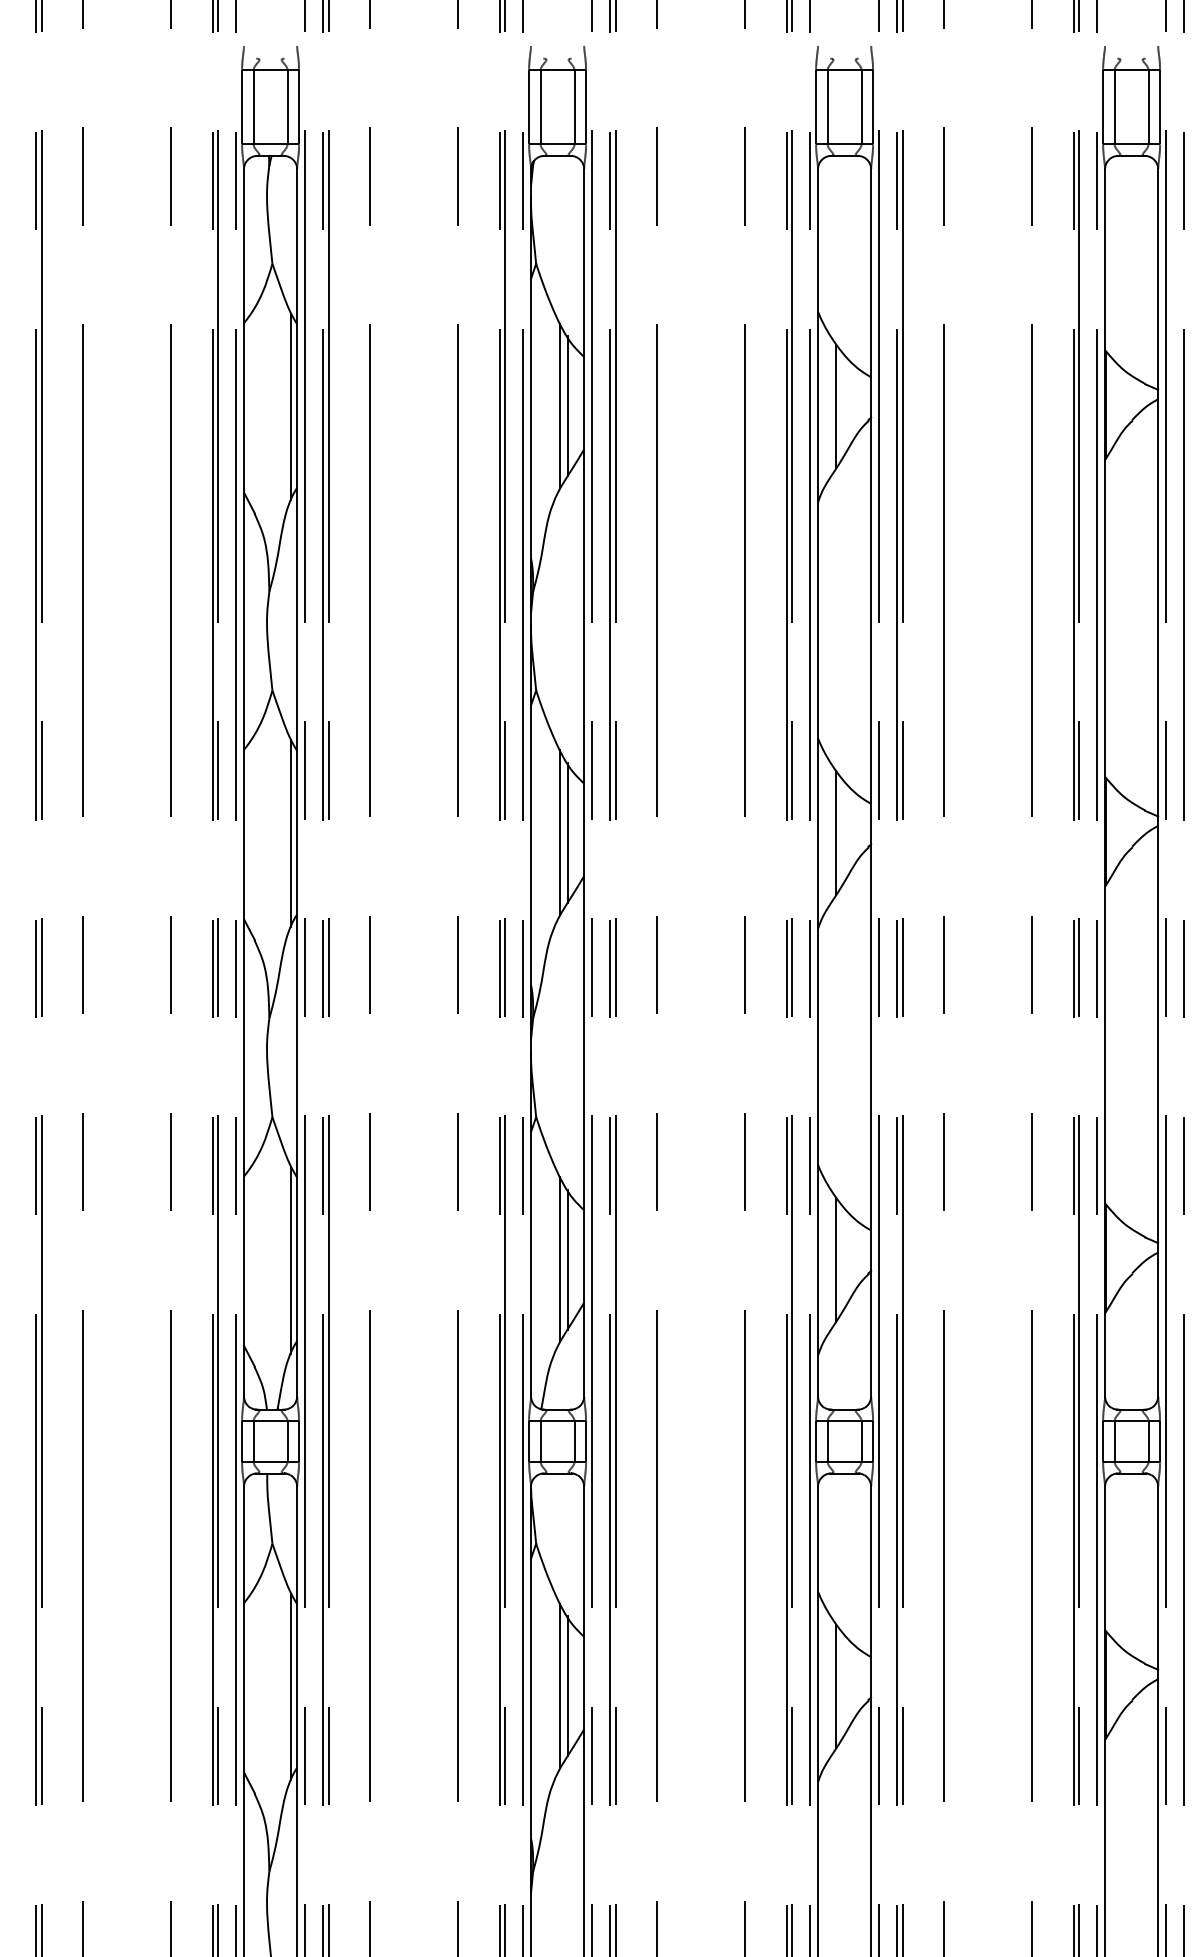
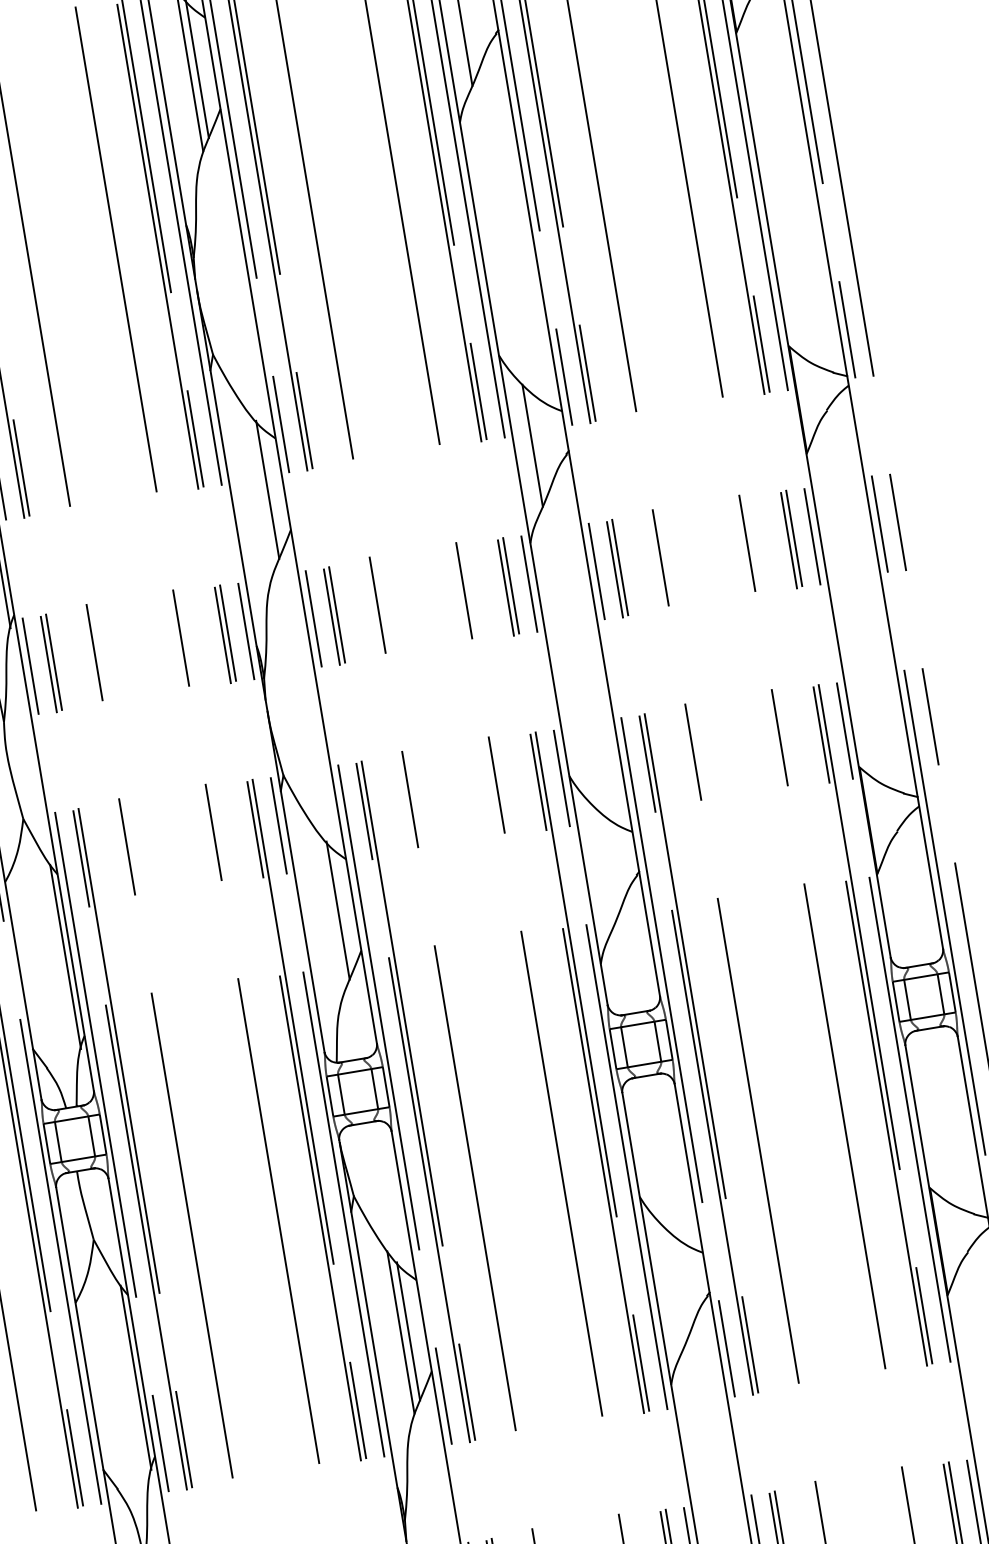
line: (560, 832) -> (260, 490), removed
line: (560, 1259) -> (330, 911), removed
line: (836, 1259) -> (603, 866), removed
line: (836, 1686) -> (673, 1287), removed

